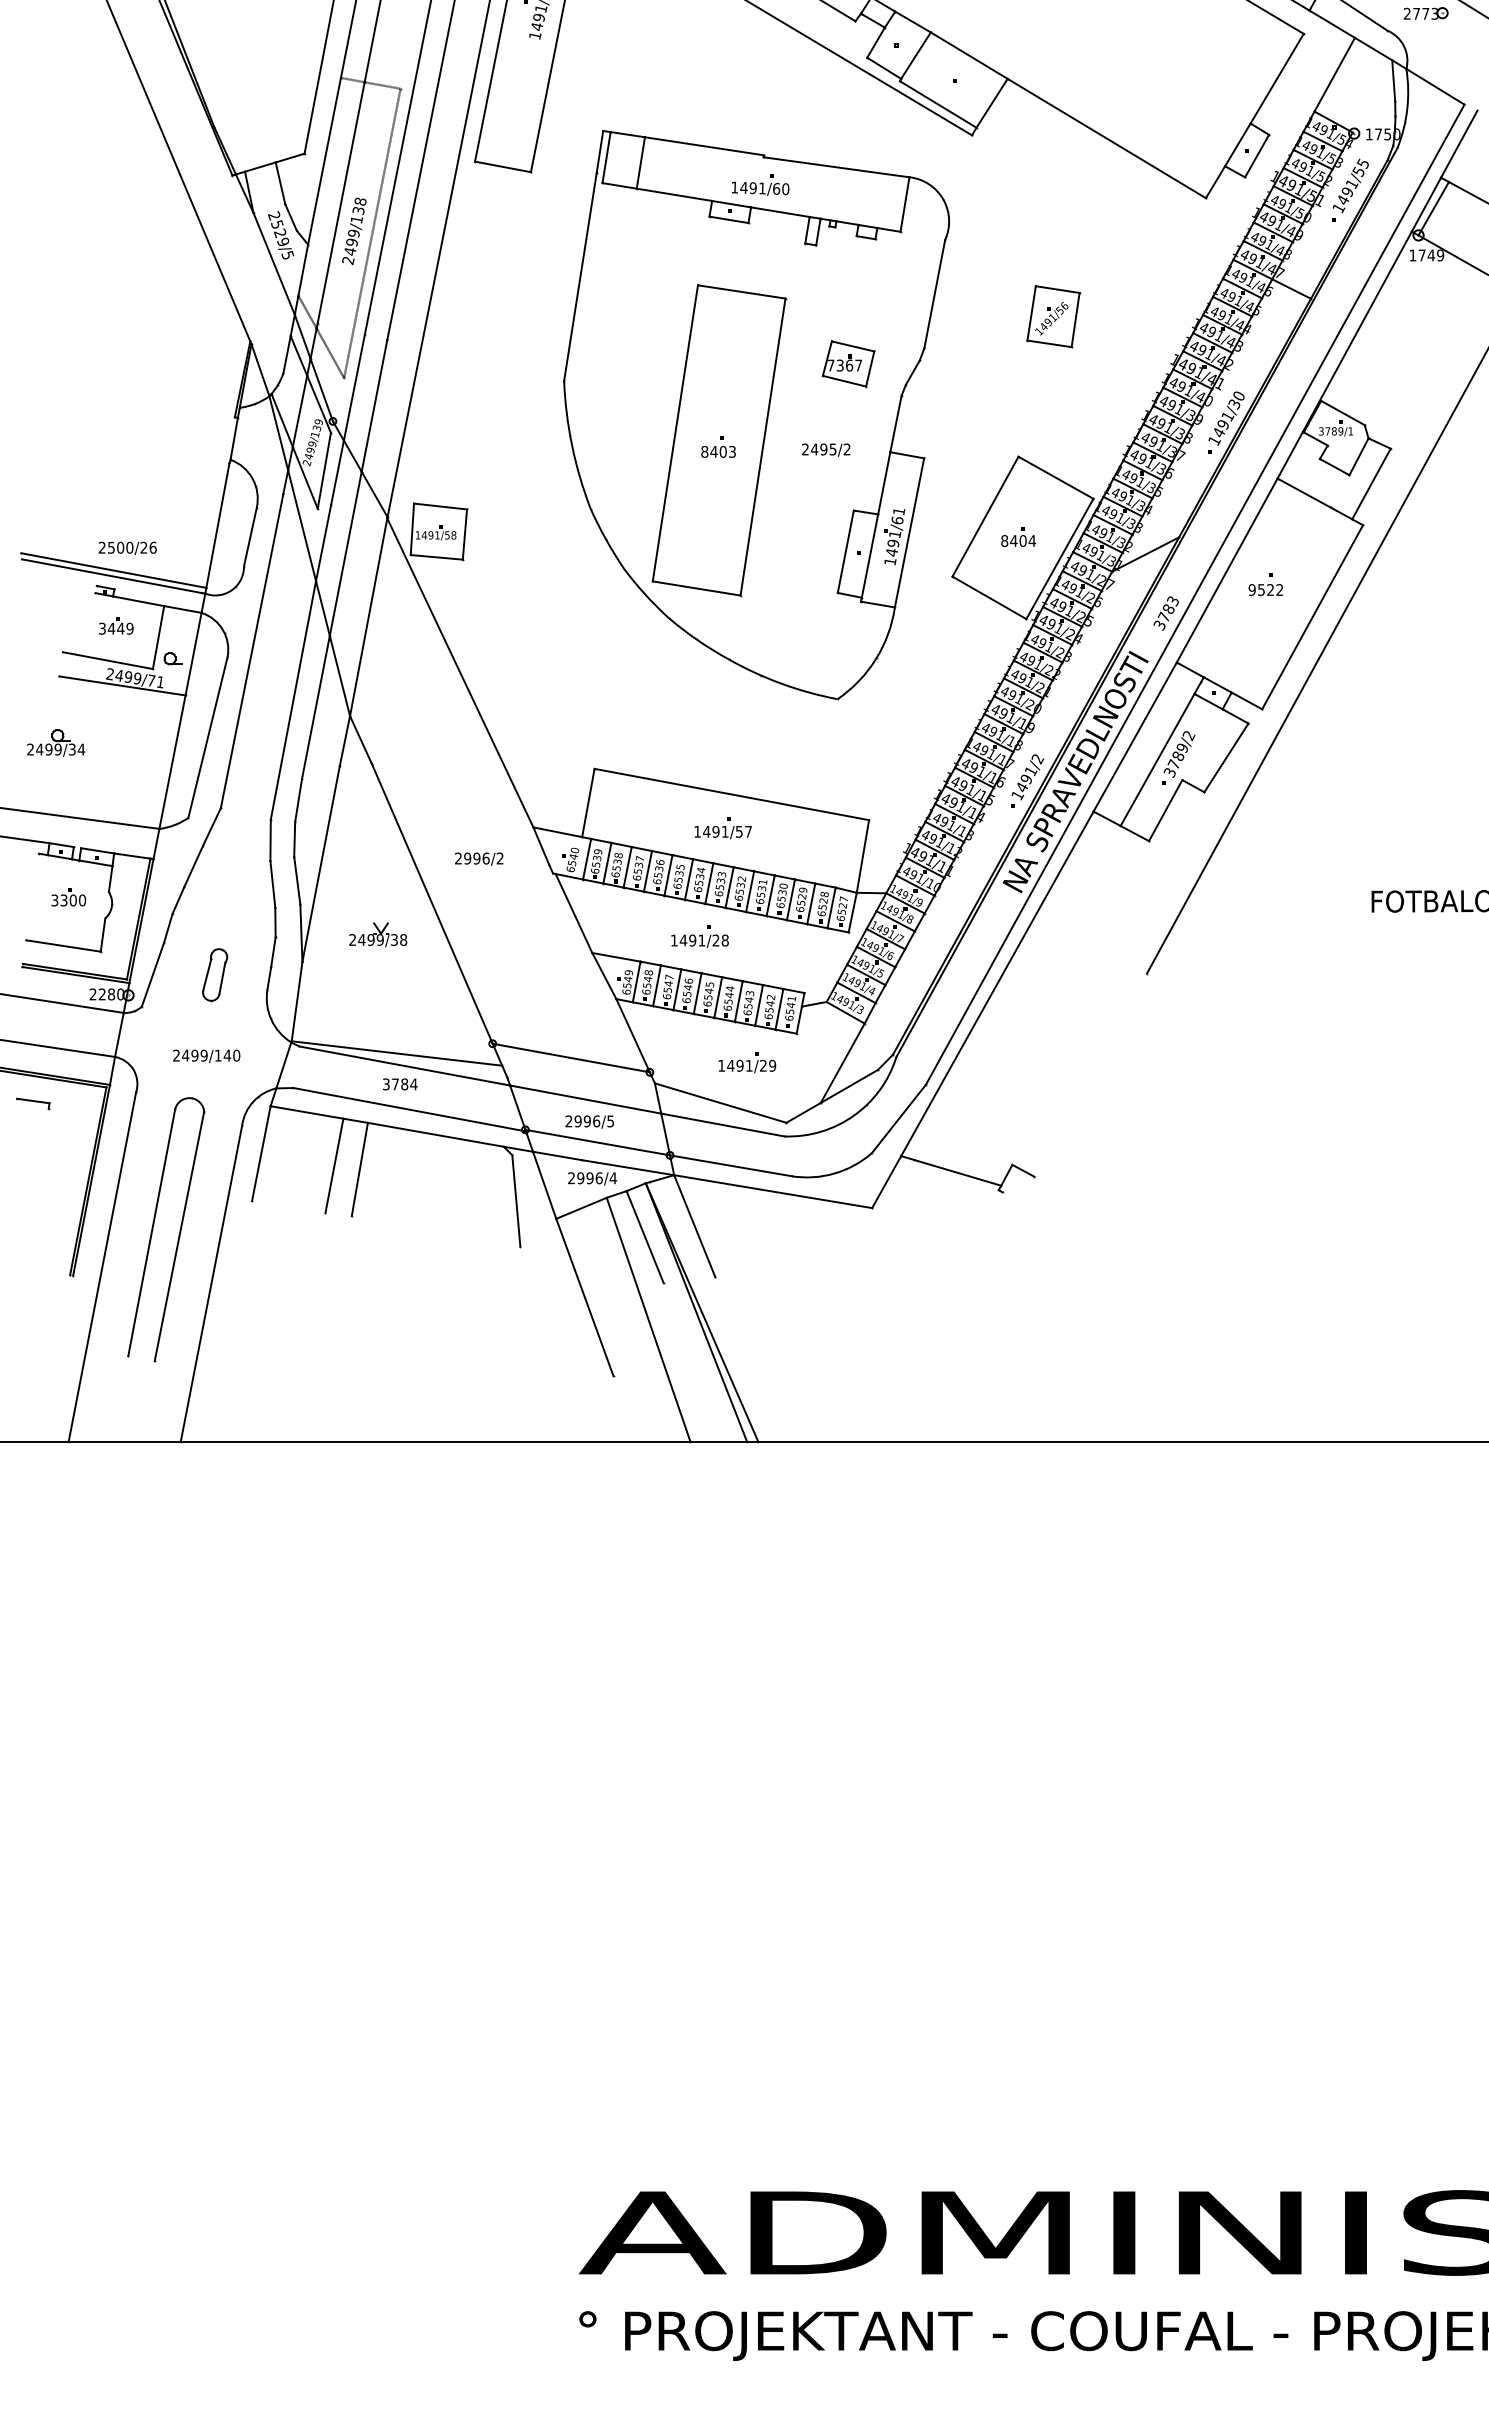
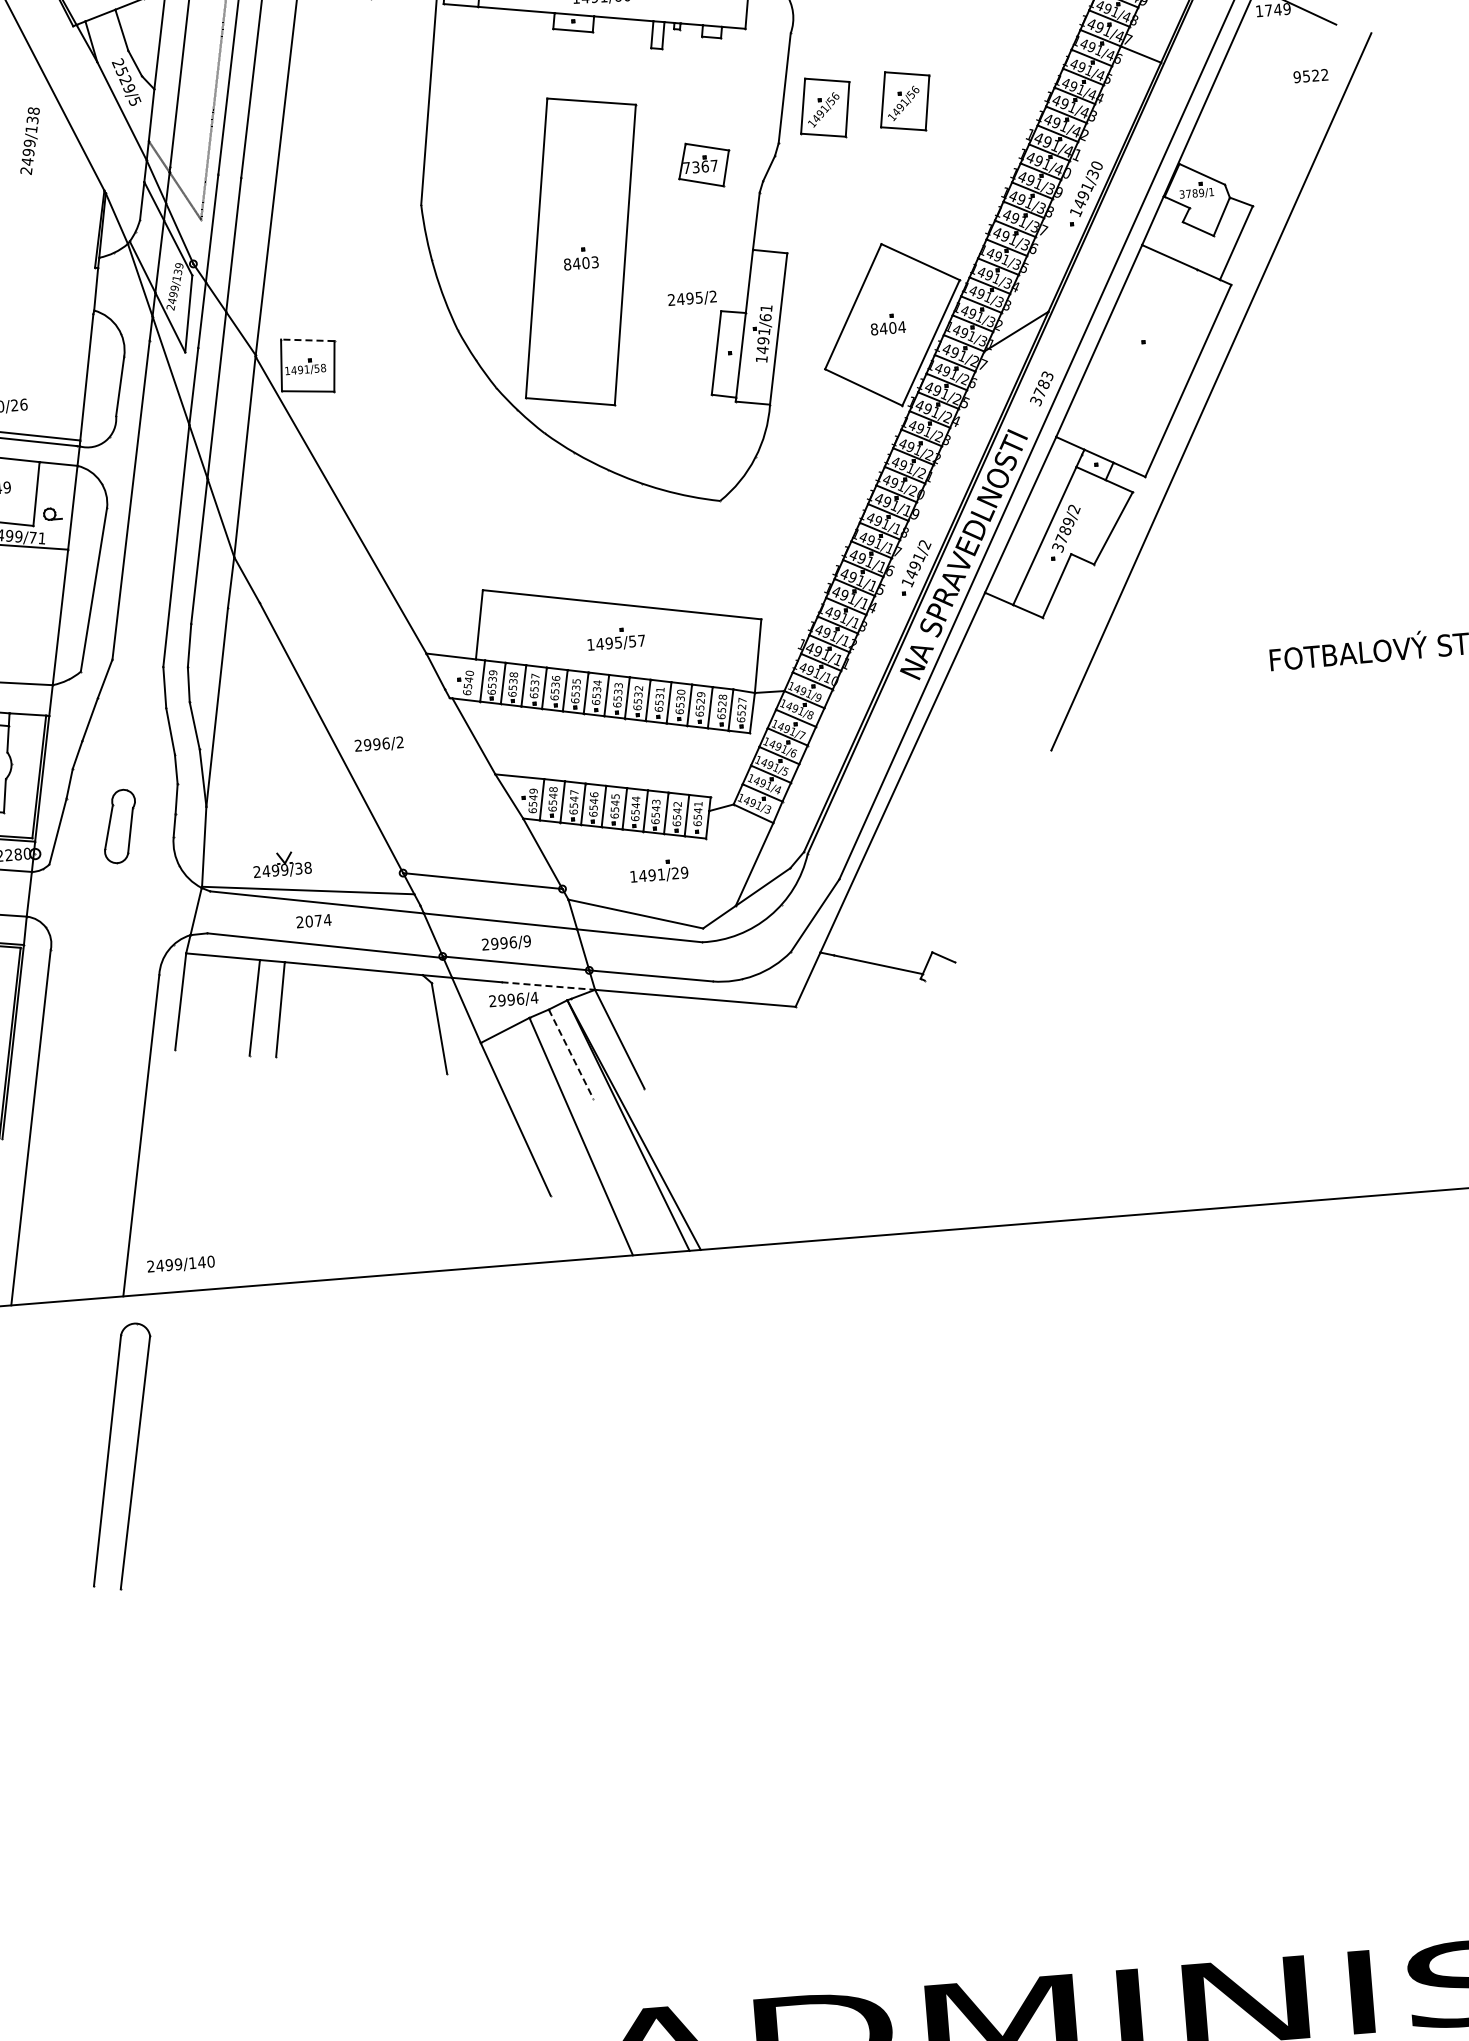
text: (354, 230) -> (30, 140), moved
part: (973, 316) -> (825, 107), added
text: (826, 449) -> (692, 298), moved
line: (440, 506) -> (307, 340), solid -> dashed
text: (1265, 589) -> (1310, 75), moved
text: (724, 831) -> (617, 642), 1491/57 -> 1495/57
text: (479, 858) -> (379, 743), moved
part: (378, 934) -> (282, 864), moved
part: (699, 936) -> (601, 749), removed
part: (215, 975) -> (120, 827), size x1.4
text: (206, 1055) -> (180, 1263), moved
text: (395, 1084) -> (309, 921), 3784 -> 2074
text: (610, 1121) -> (527, 941), 2996/5 -> 2996/9
line: (627, 1167) -> (547, 985), solid -> dashed
part: (154, 1224) -> (109, 1452), moved
line: (645, 1237) -> (571, 1054), solid -> dashed

